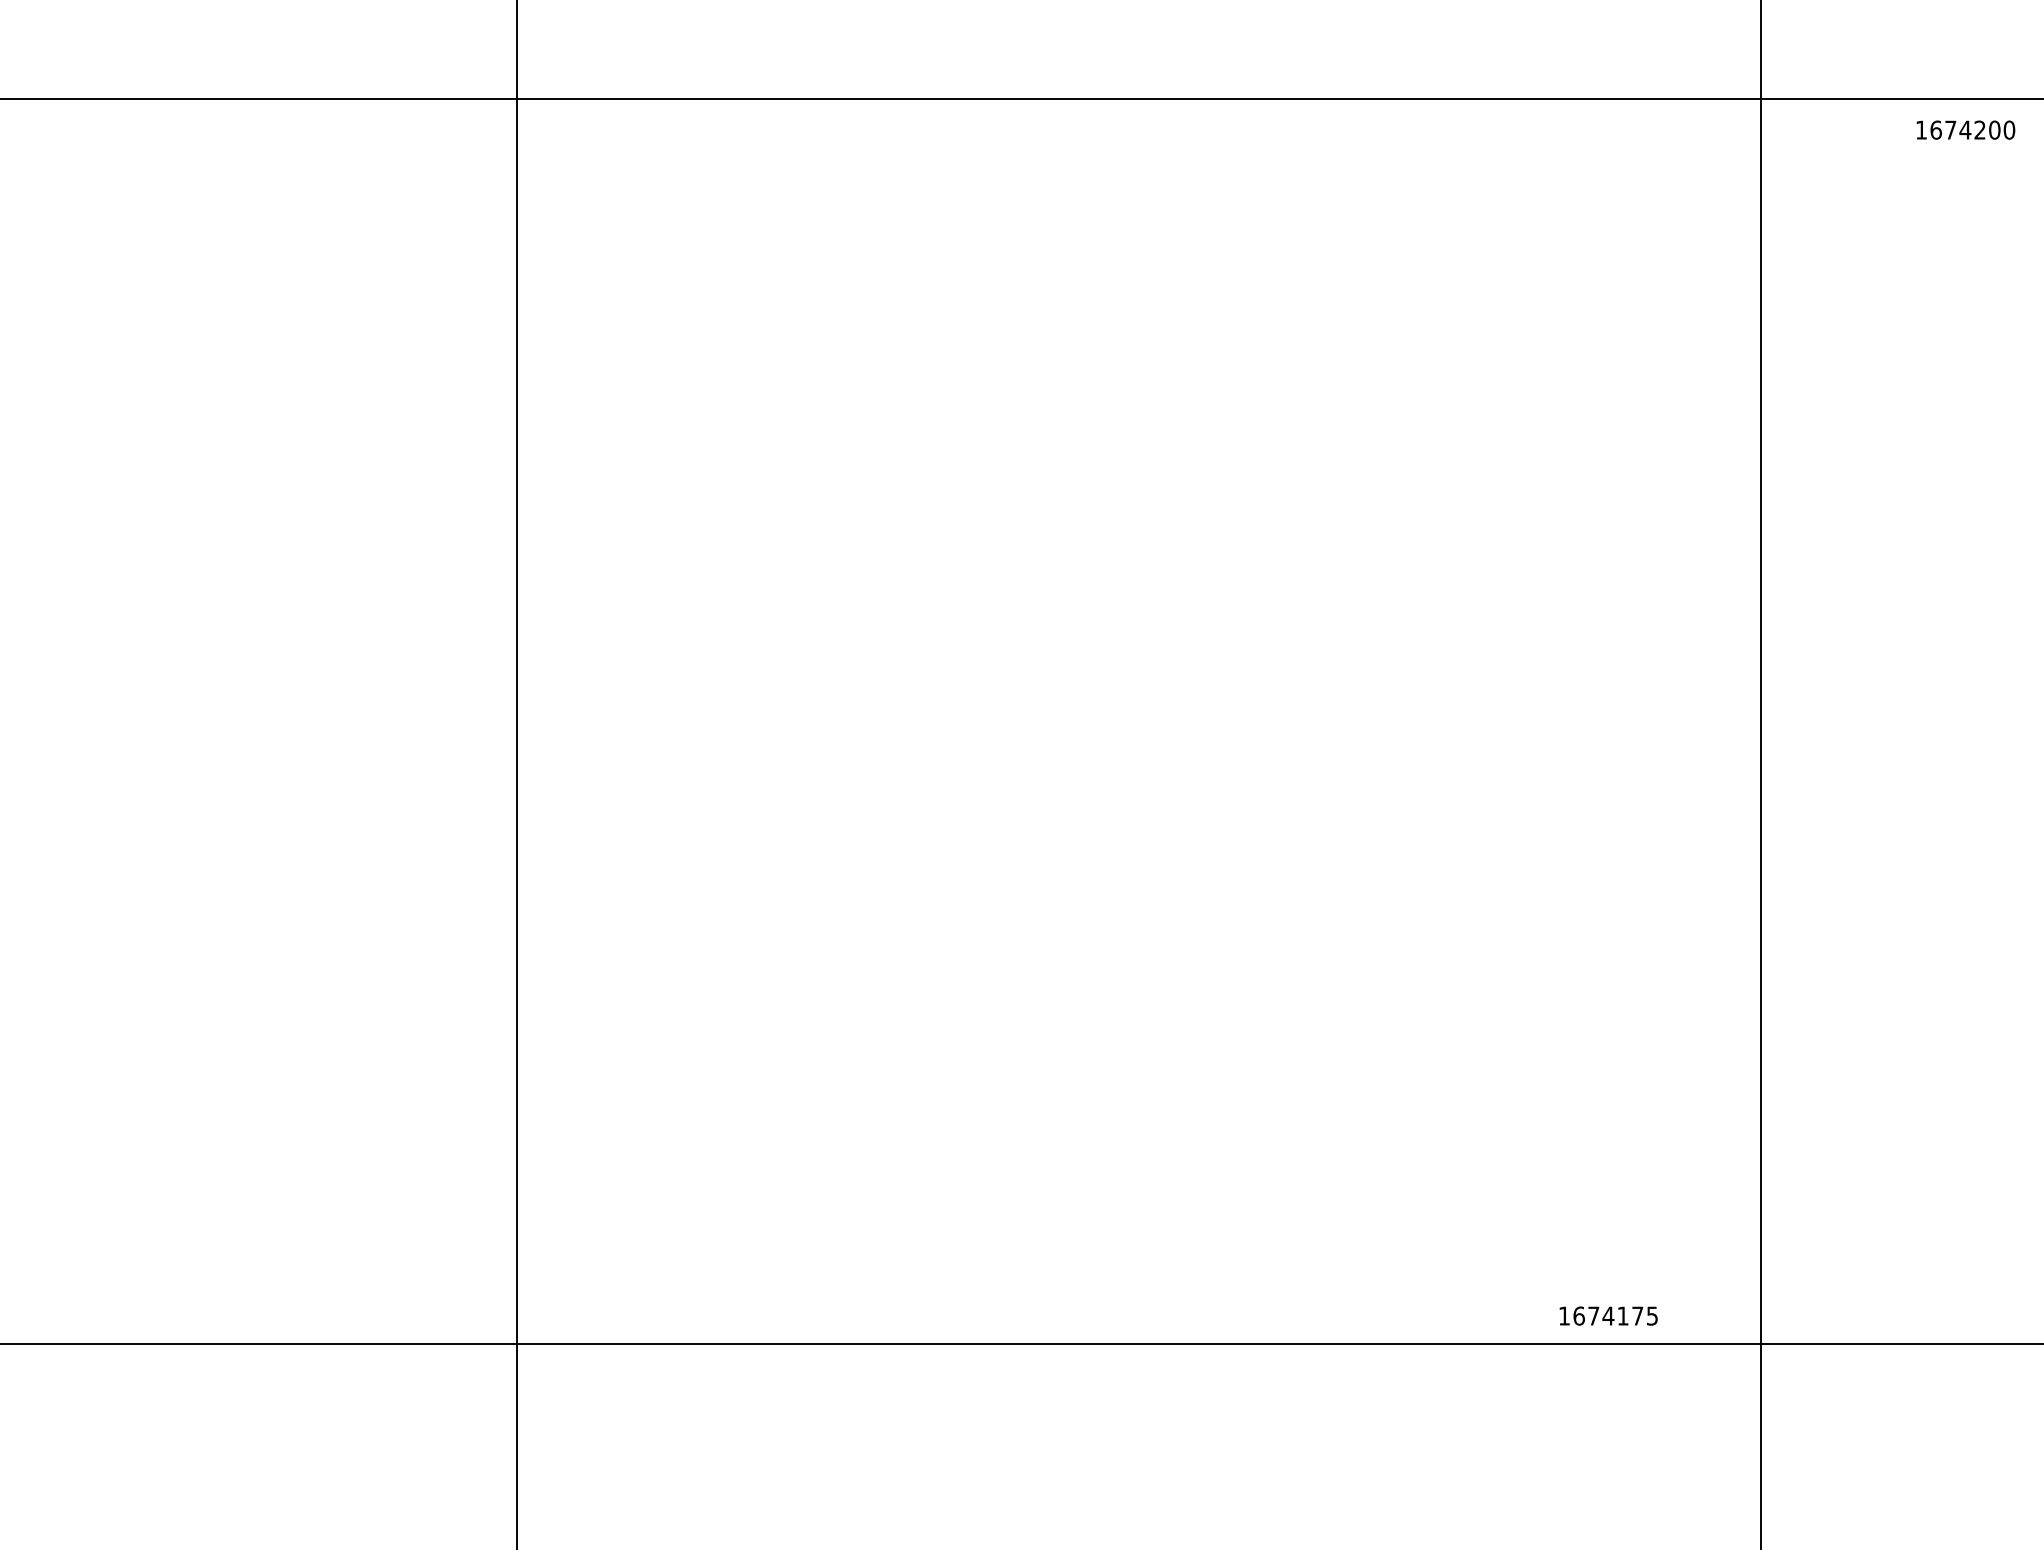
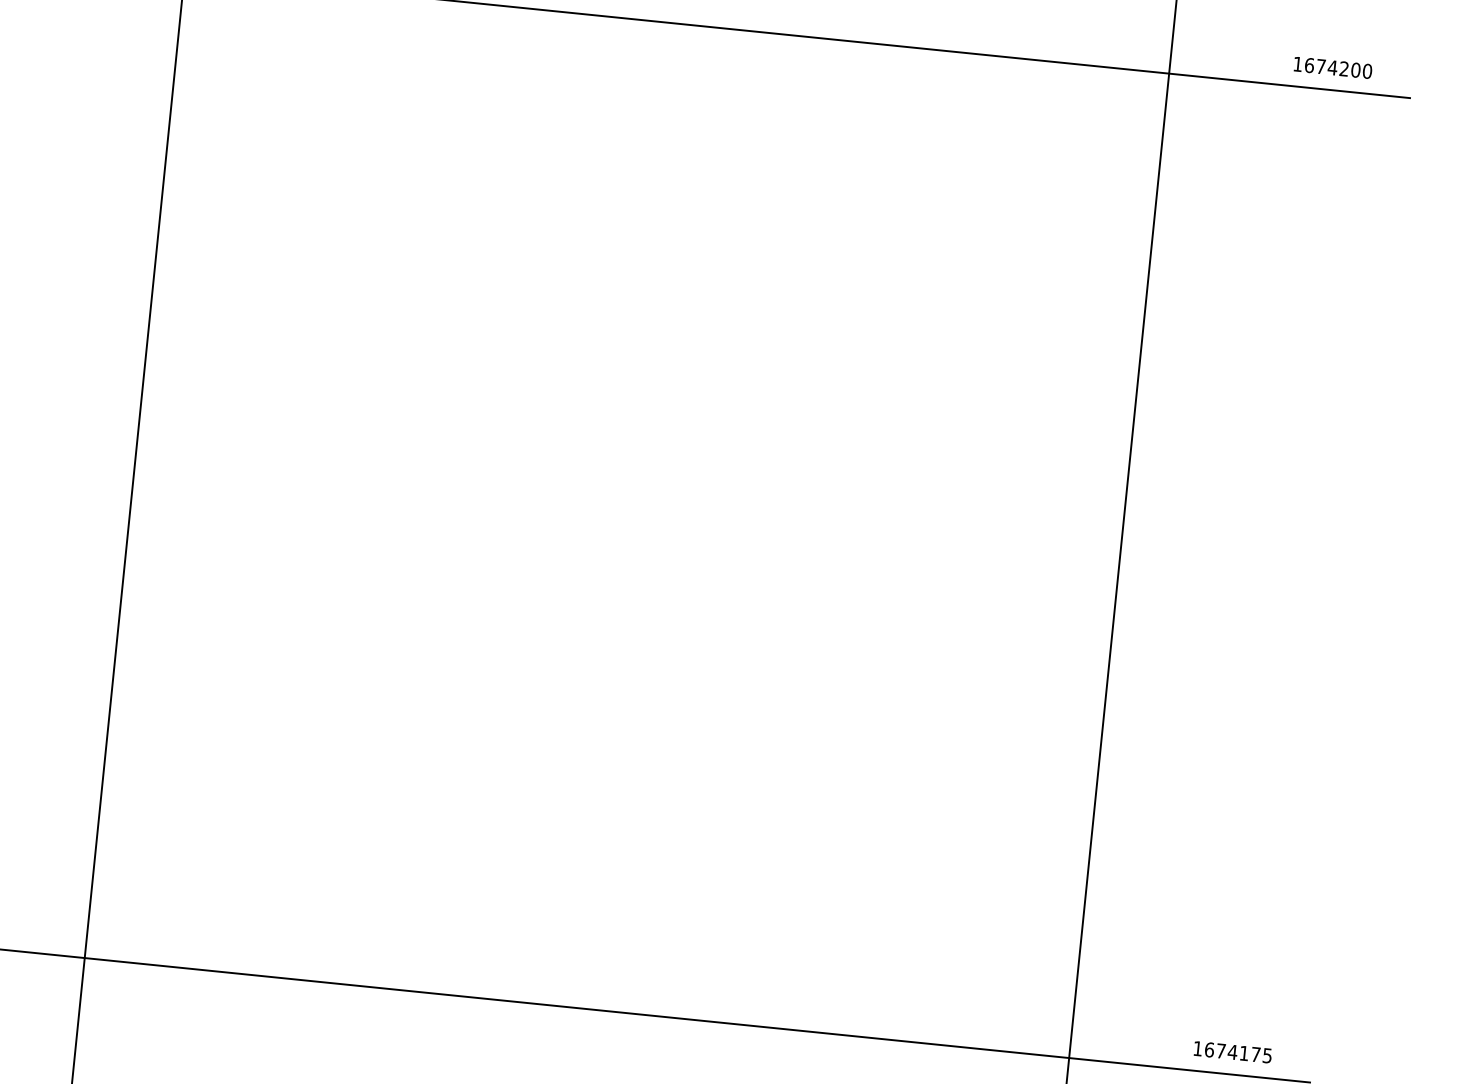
text: (1965, 129) -> (1332, 67), moved
text: (1608, 1315) -> (1232, 1051), moved

